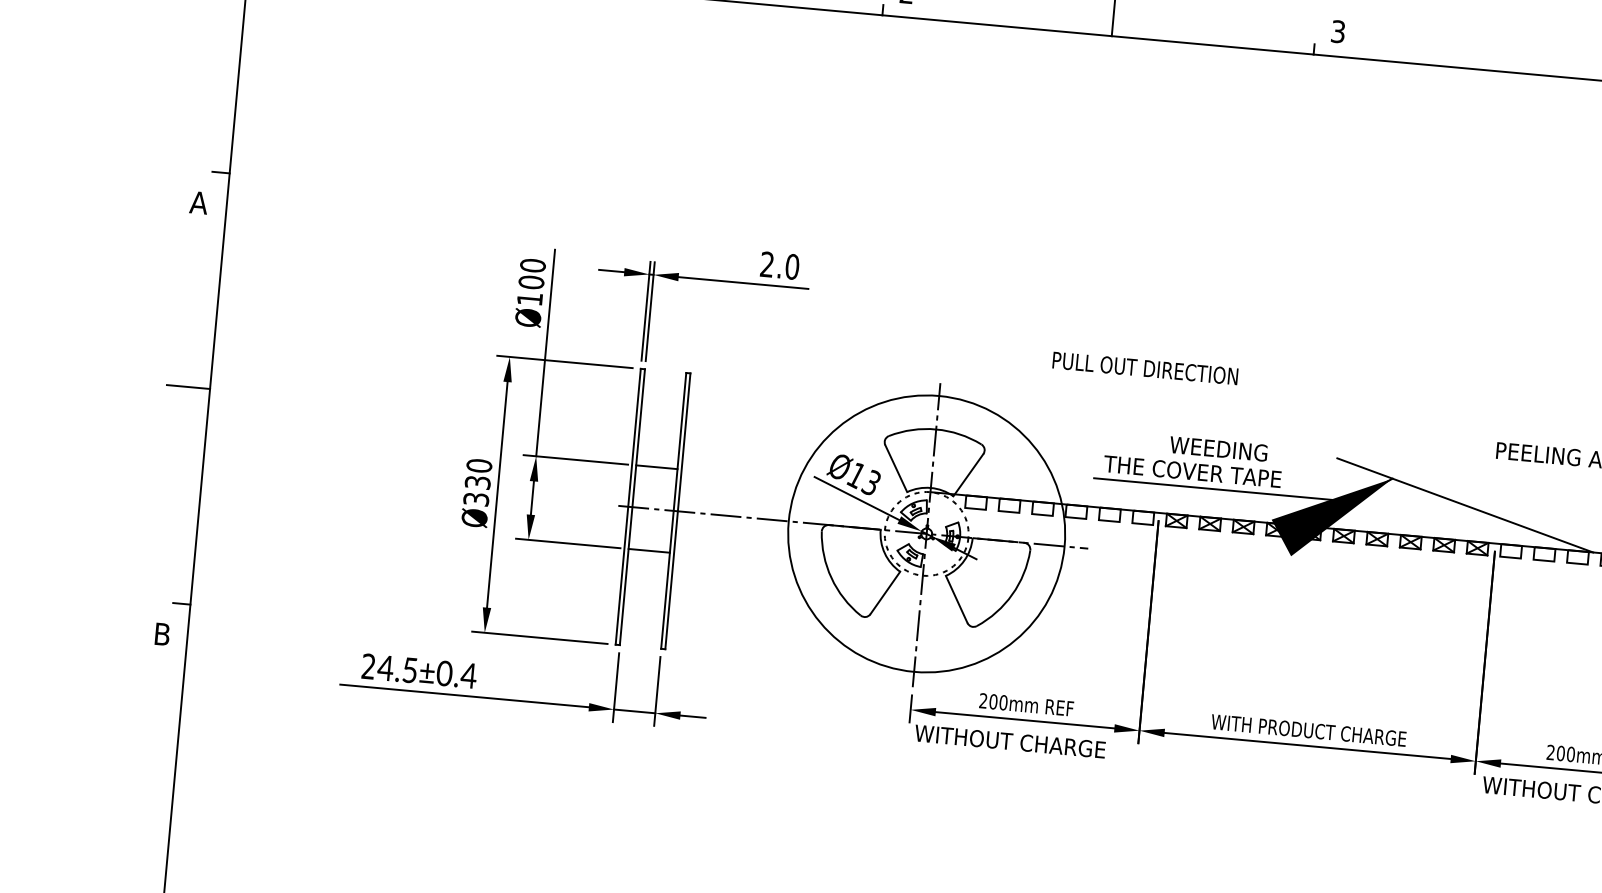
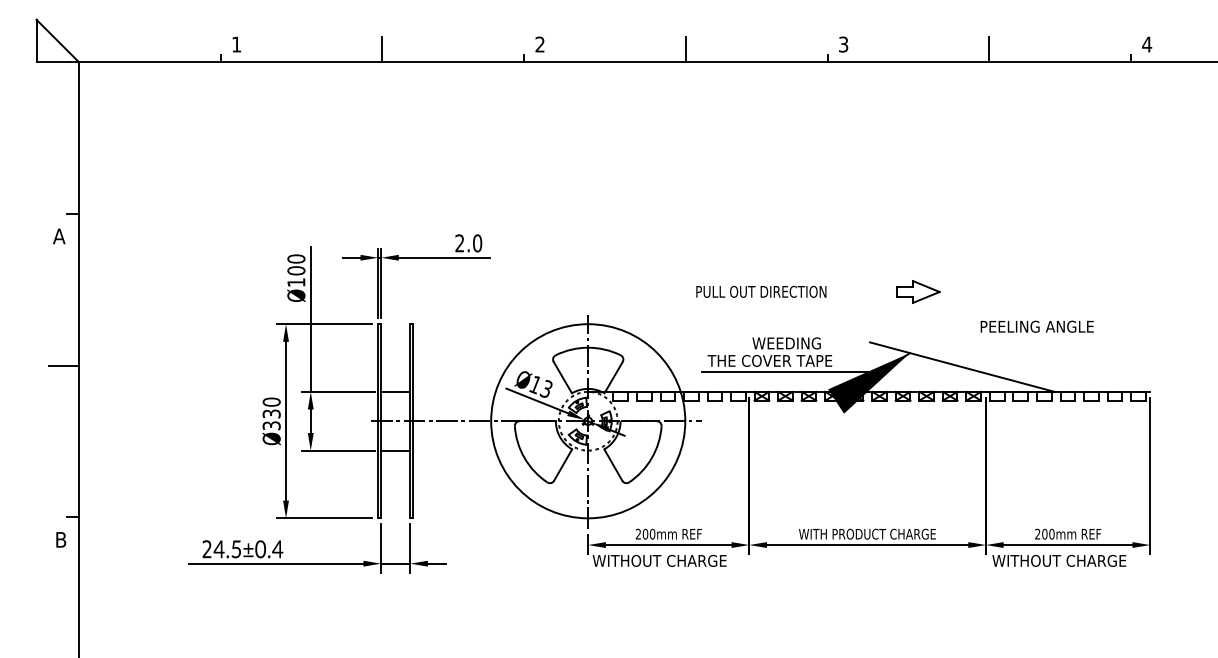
line: (1544, 57) -> (989, 49), added
text: (1145, 367) -> (761, 291), moved
part: (1412, 392) -> (918, 291), added

